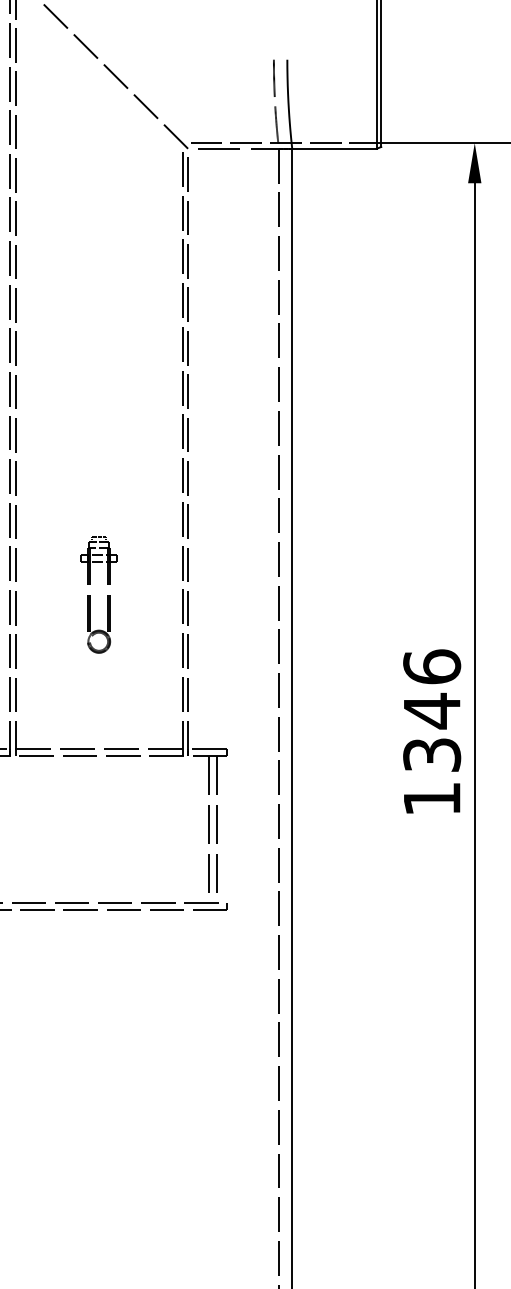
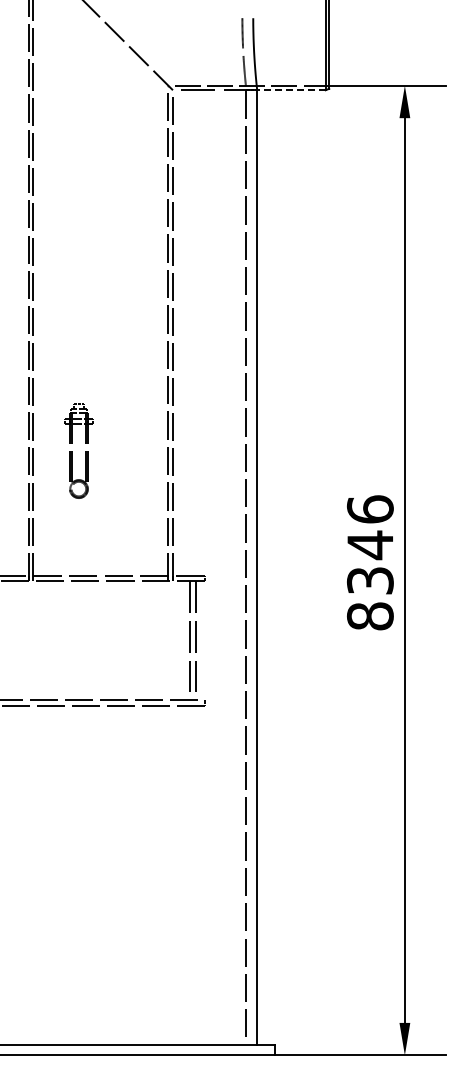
line: (333, 149) -> (290, 90), solid -> dashed
part: (91, 595) -> (72, 451), moved
text: (431, 799) -> (369, 616), 1346 -> 8346

